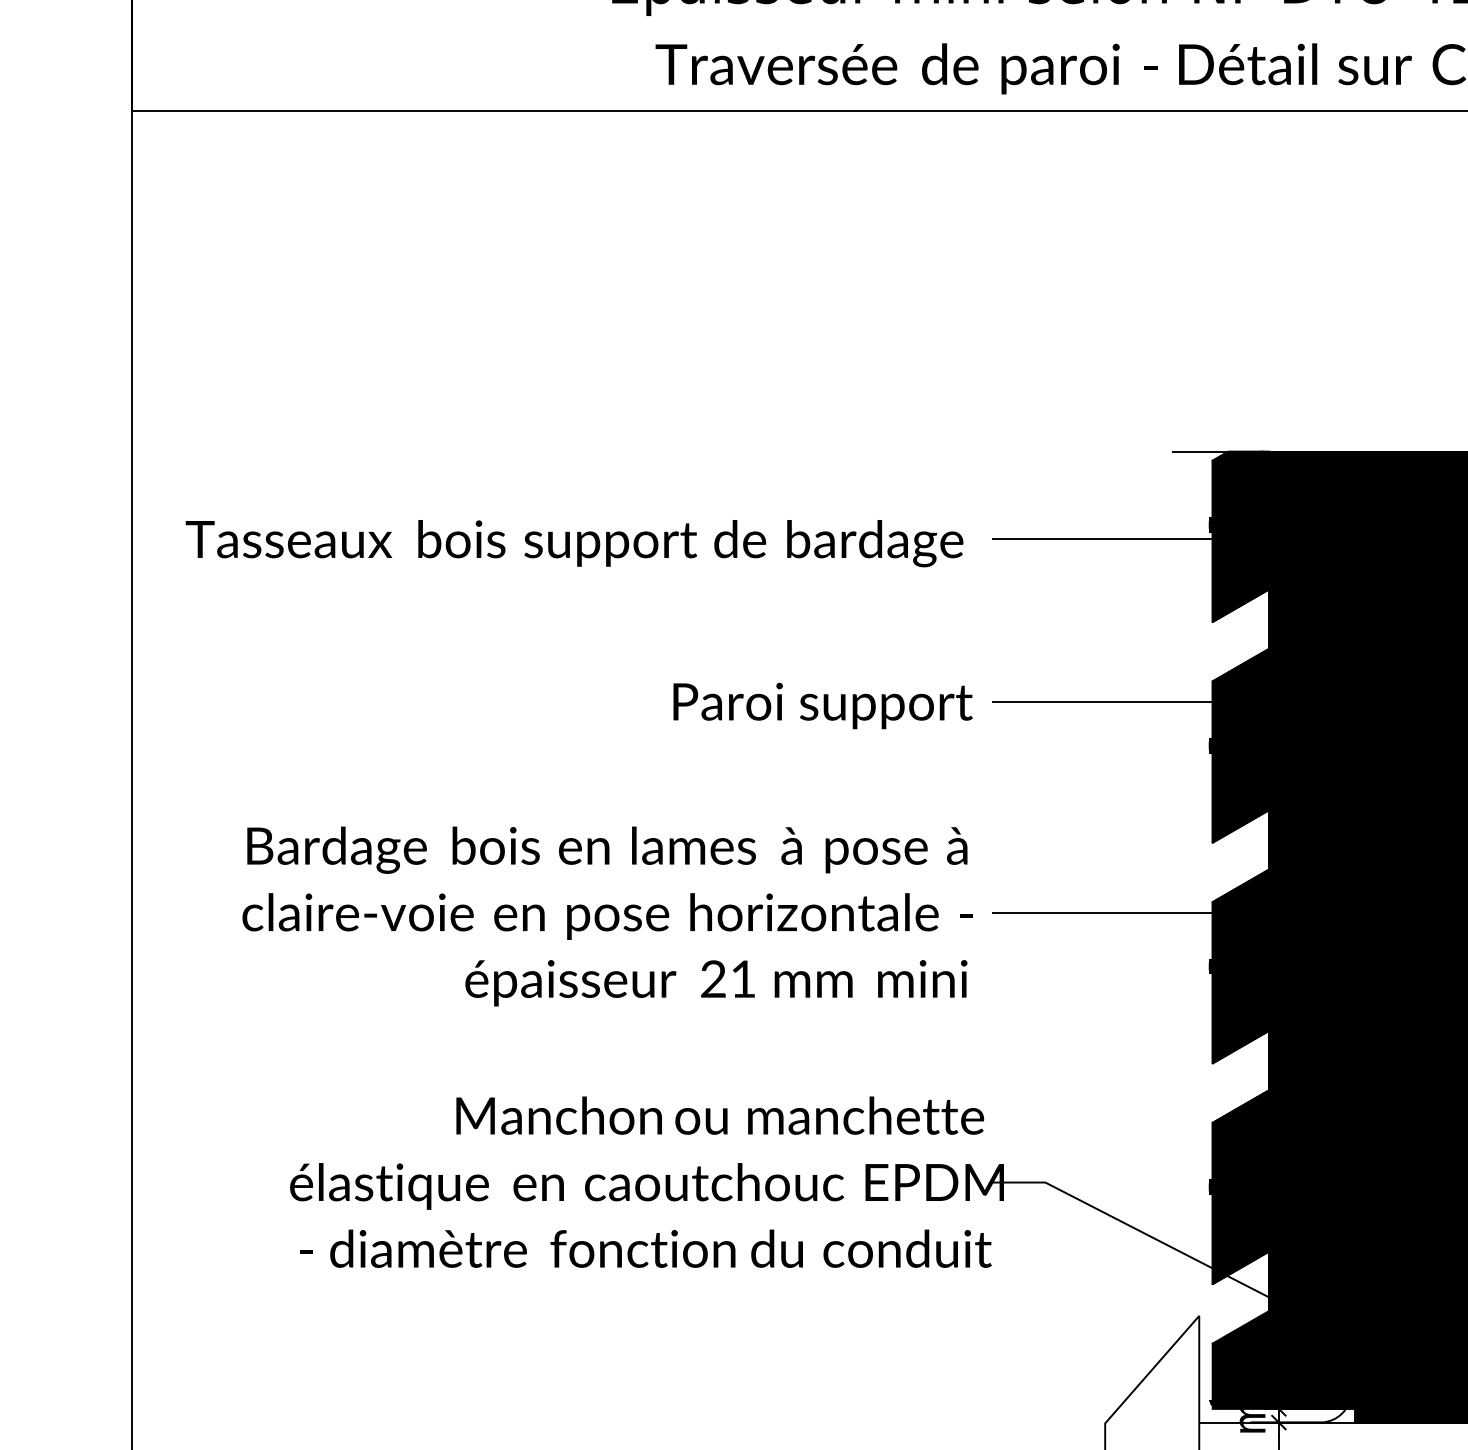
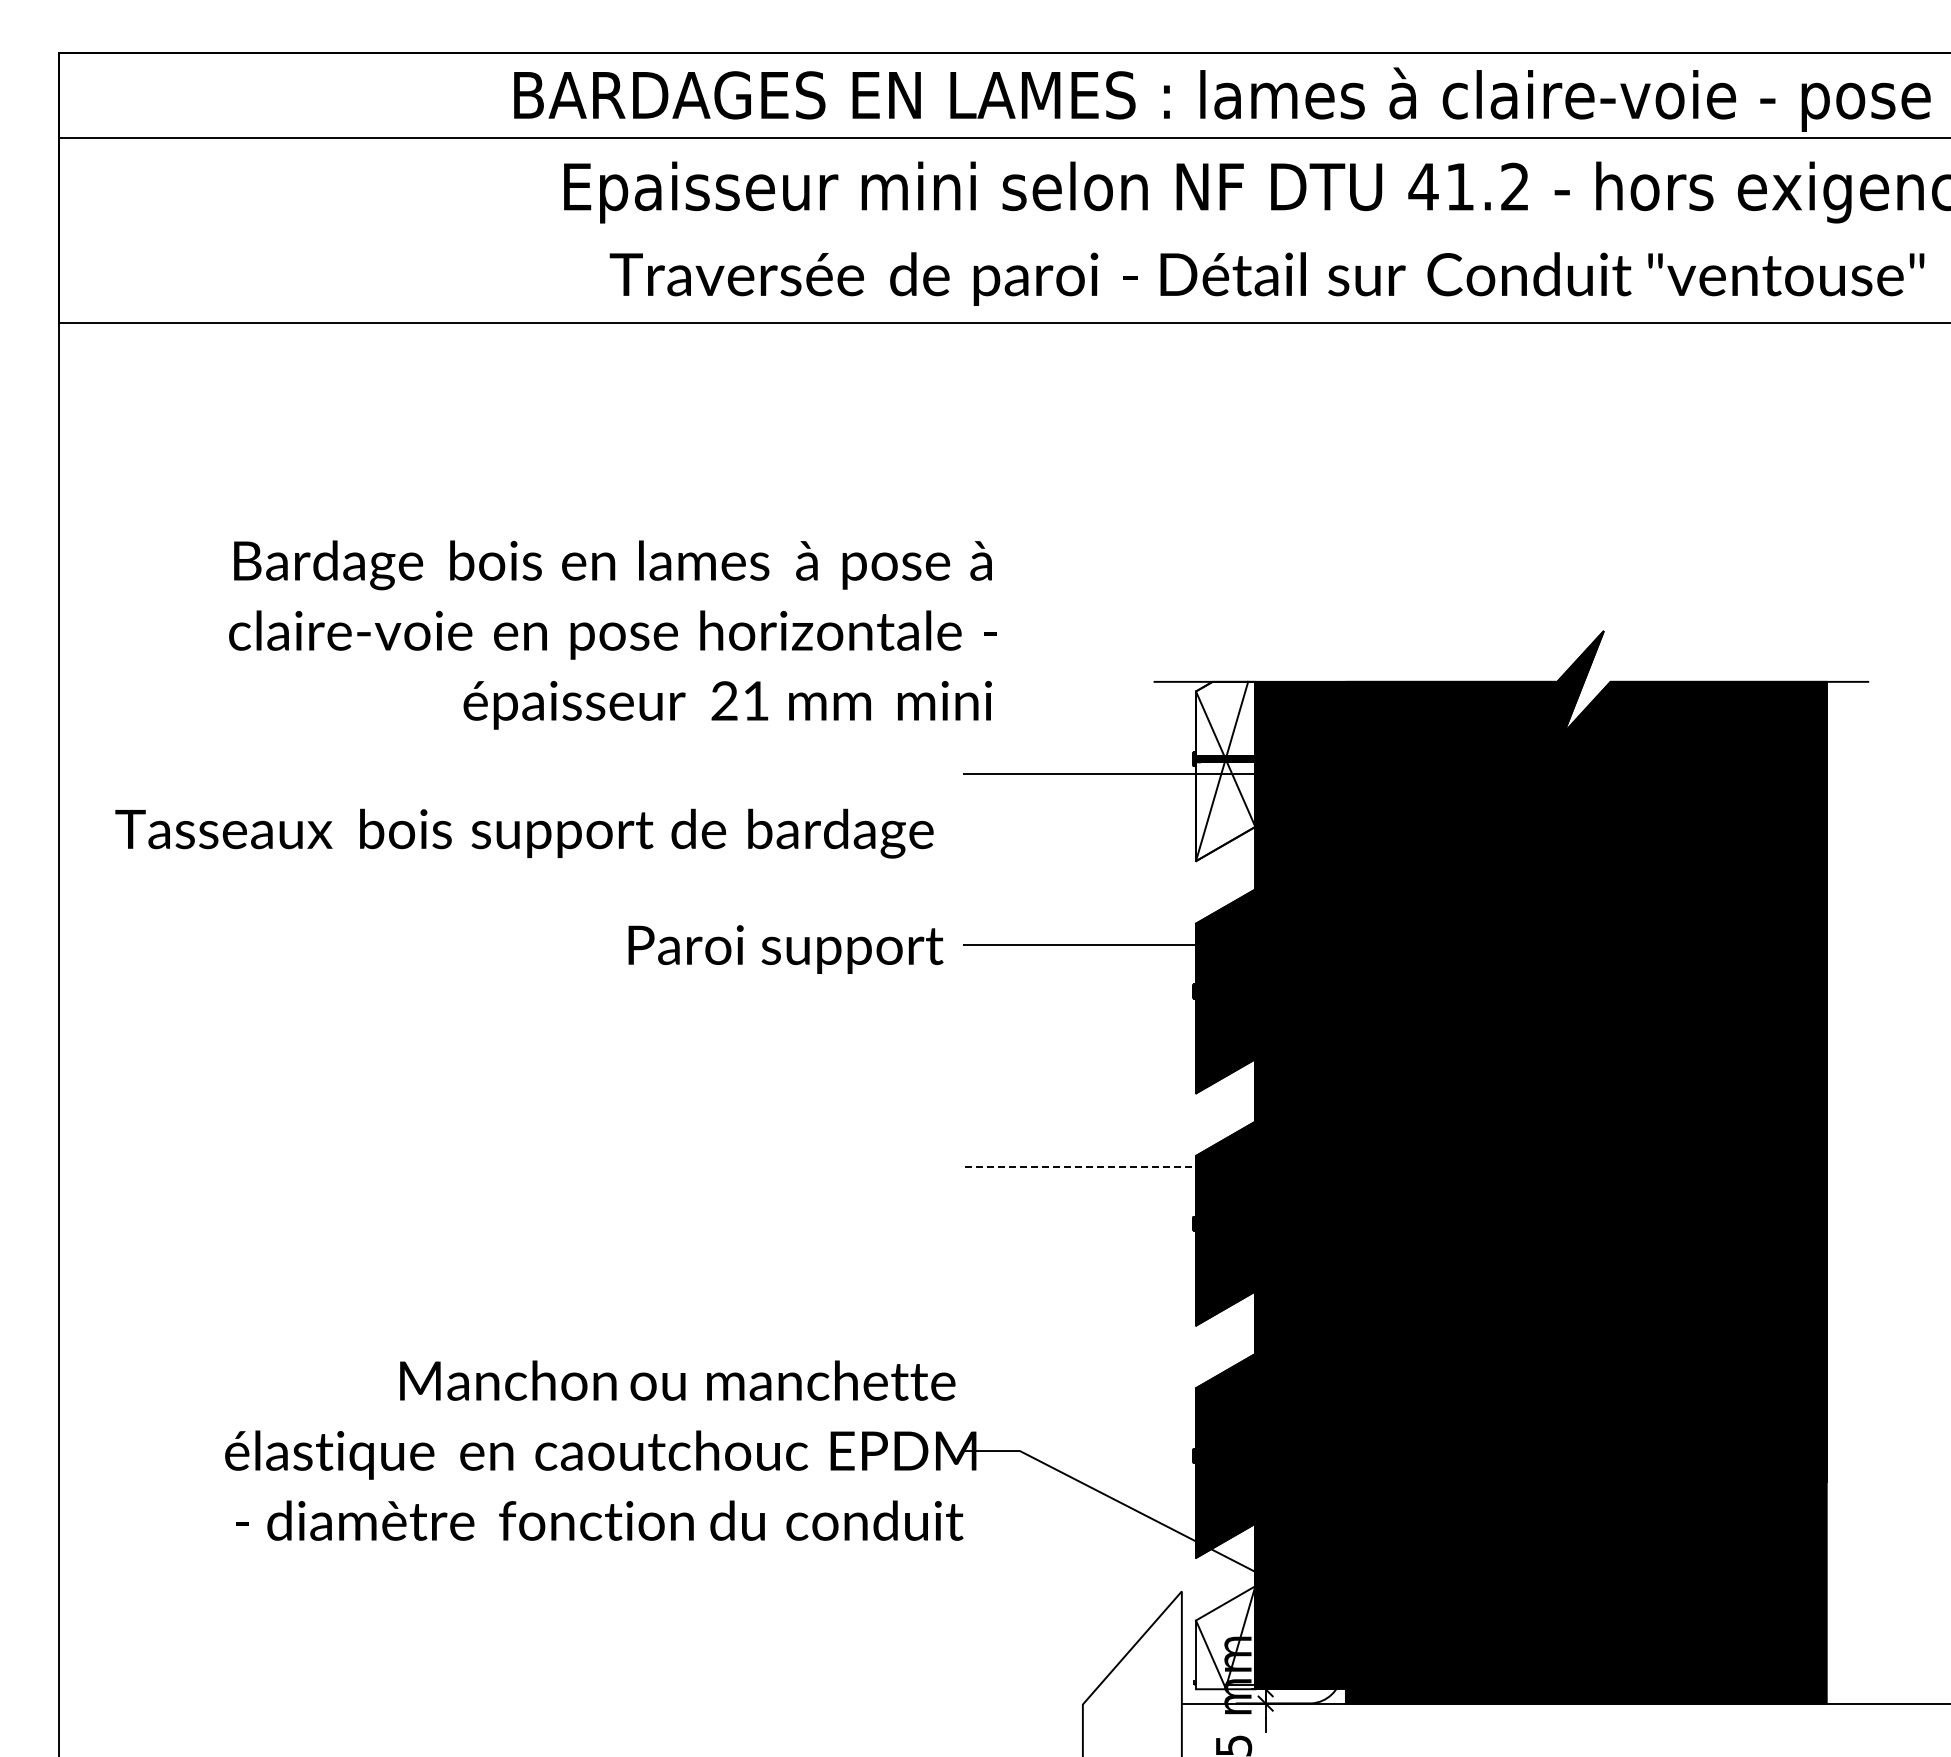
fill: (1240, 536) -> (1225, 771), removed
text: (574, 543) -> (524, 833), moved
line: (1115, 913) -> (1093, 1167), solid -> dashed
text: (606, 915) -> (612, 634), moved
fill: (1240, 1359) -> (1225, 1637), removed

